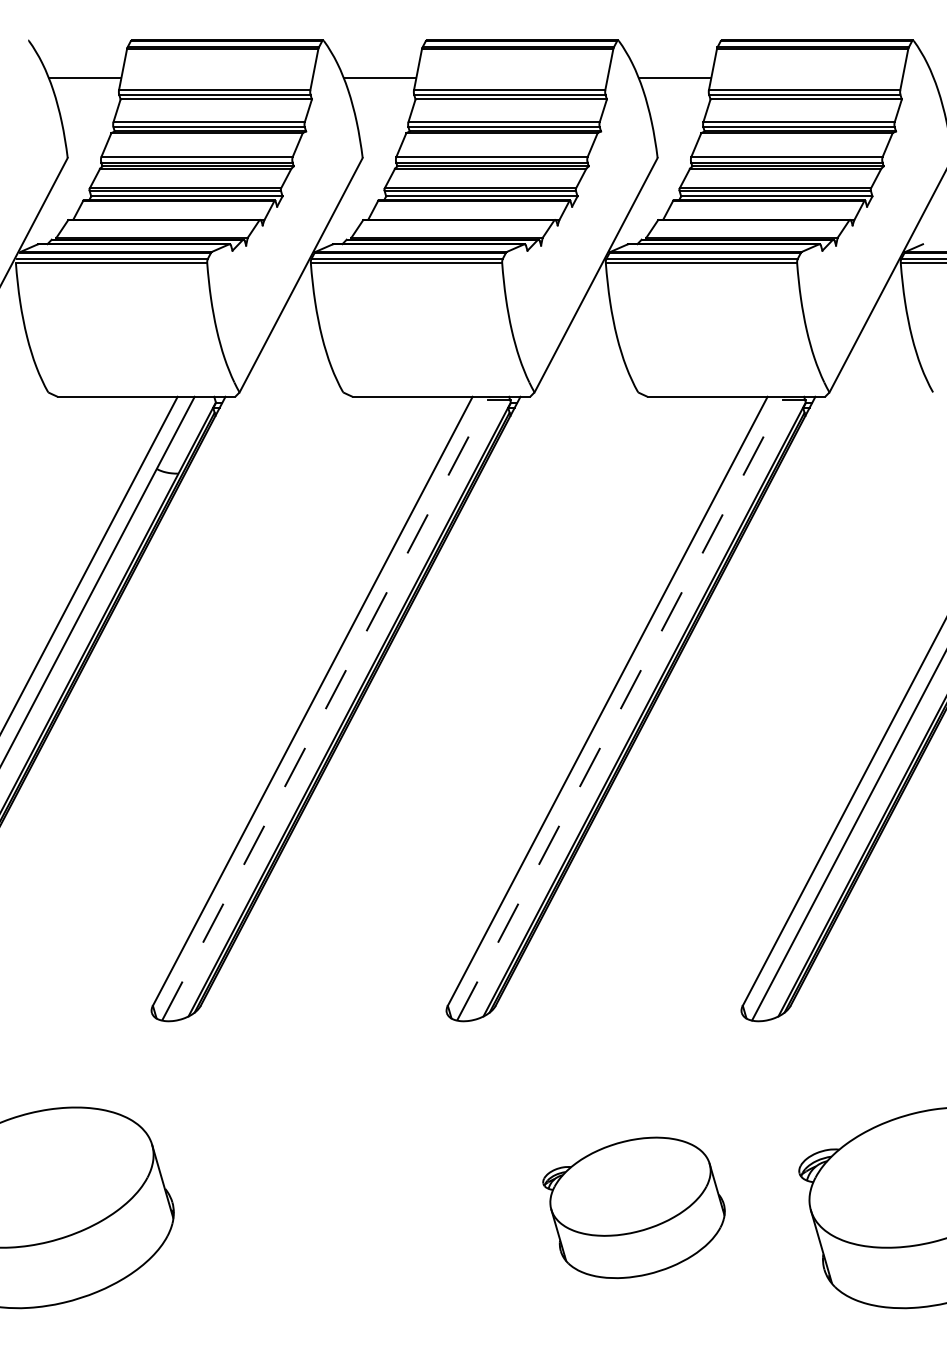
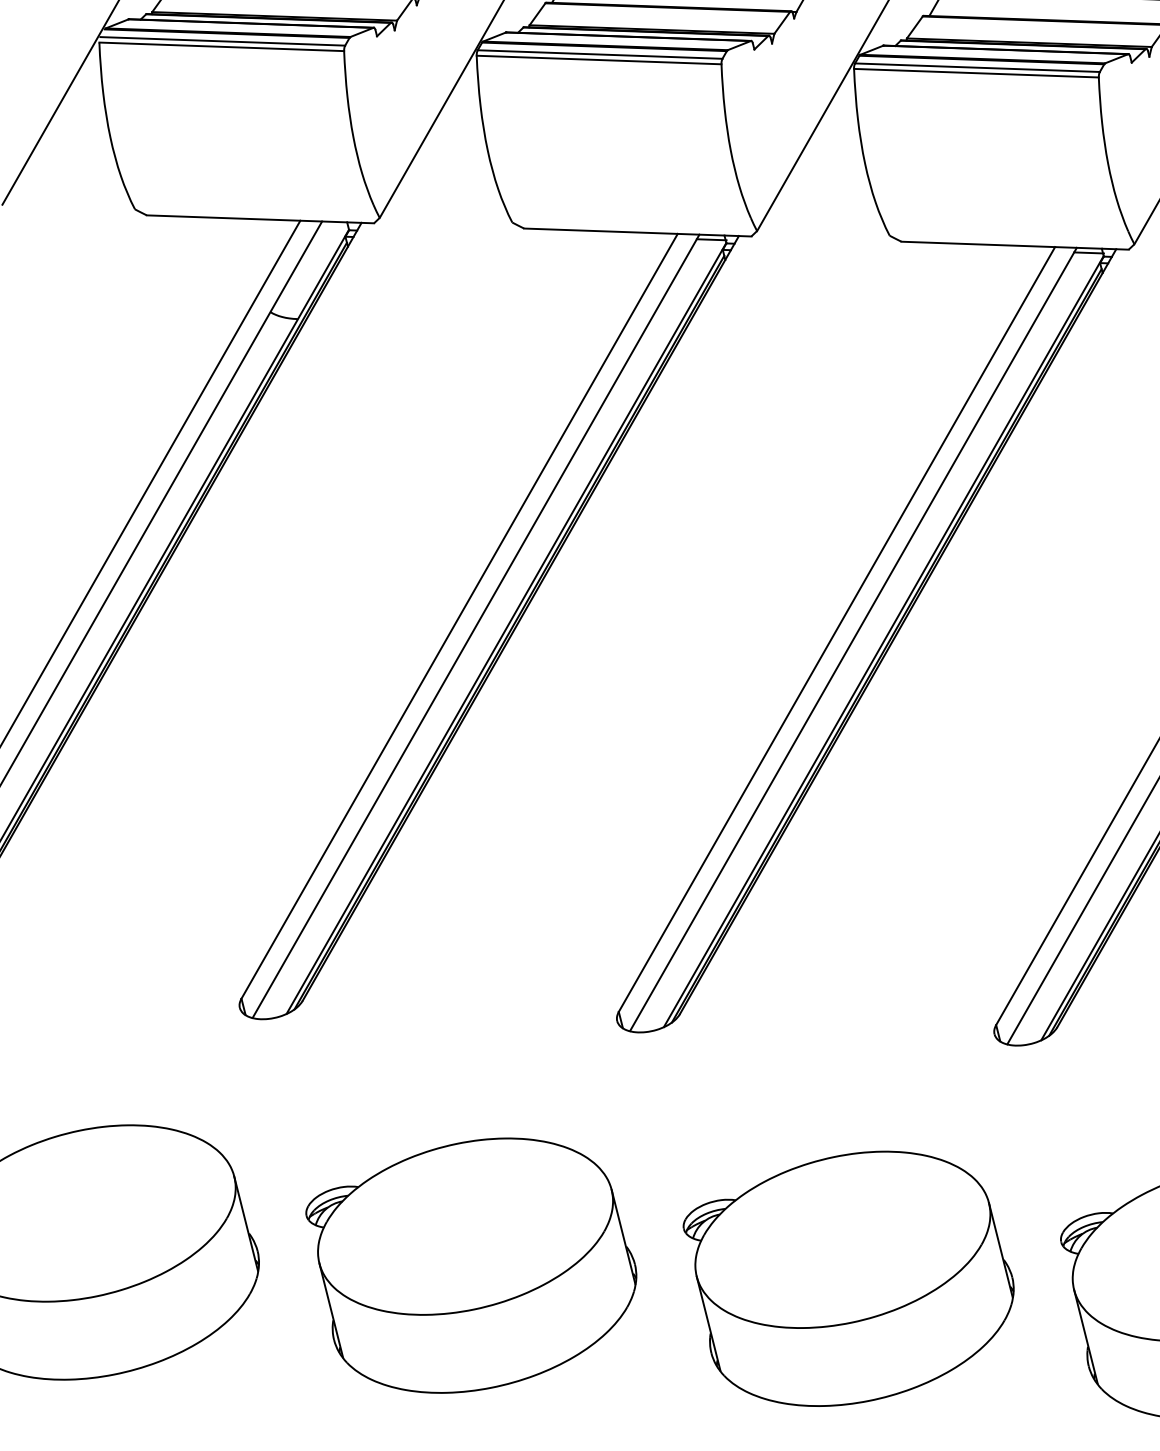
line: (326, 708) -> (476, 626), dashed -> solid
line: (621, 708) -> (854, 639), dashed -> solid
part: (338, 1207) -> (469, 1265), added
part: (633, 1207) -> (847, 1278), size x1.43

